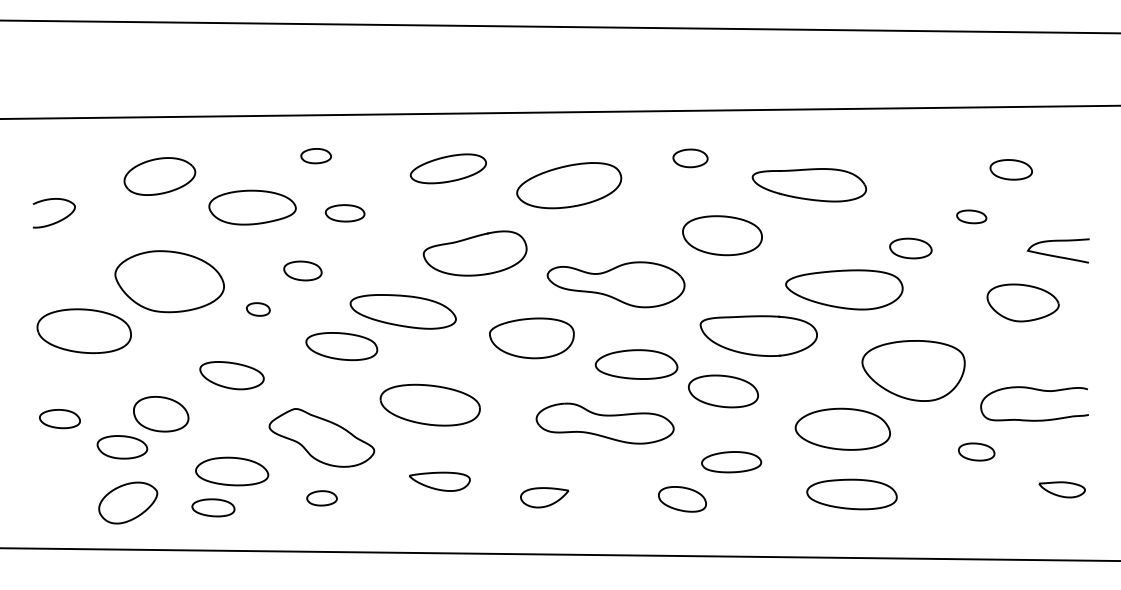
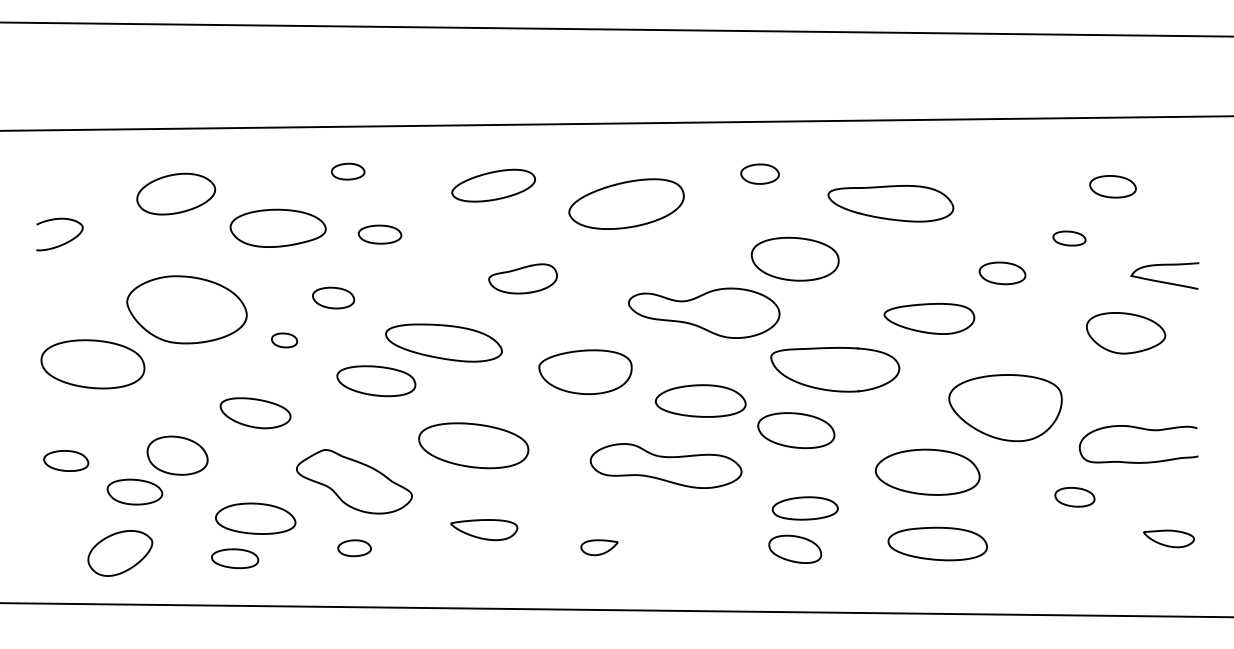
part: (474, 253) -> (522, 278), size x0.6
part: (616, 284) -> (704, 312), moved
part: (844, 289) -> (929, 318), size x0.7
part: (544, 497) -> (599, 547), size x0.7
part: (682, 498) -> (795, 548), moved
part: (128, 503) -> (120, 553), moved

